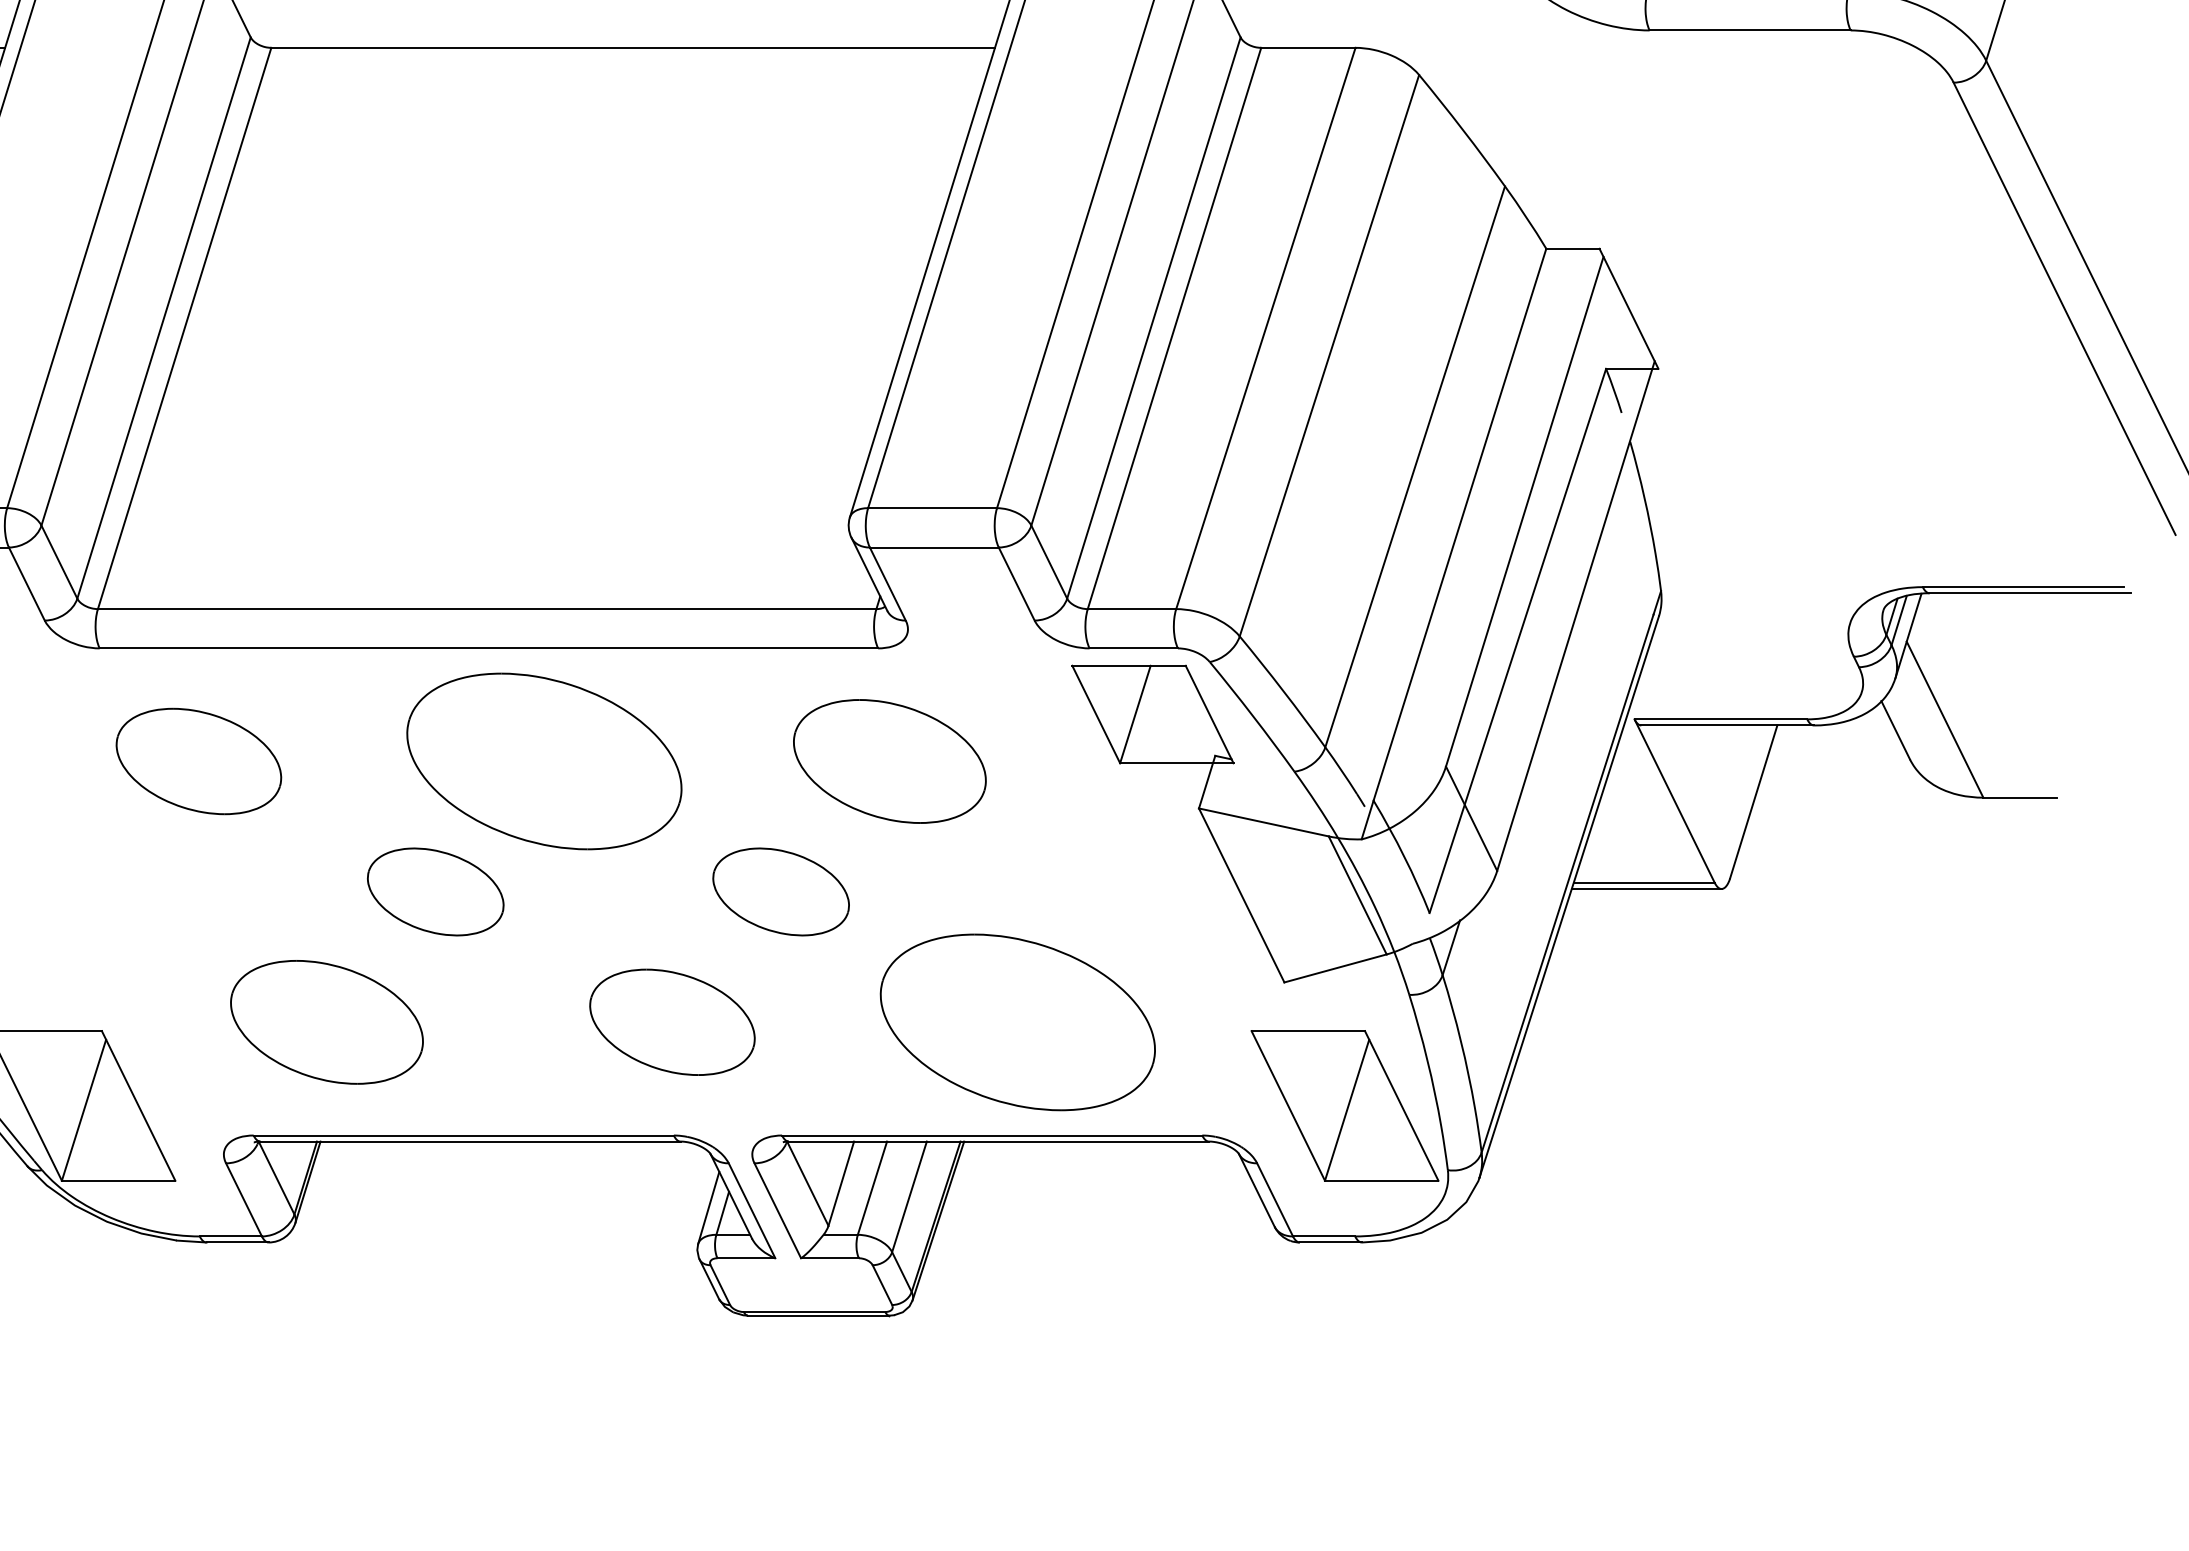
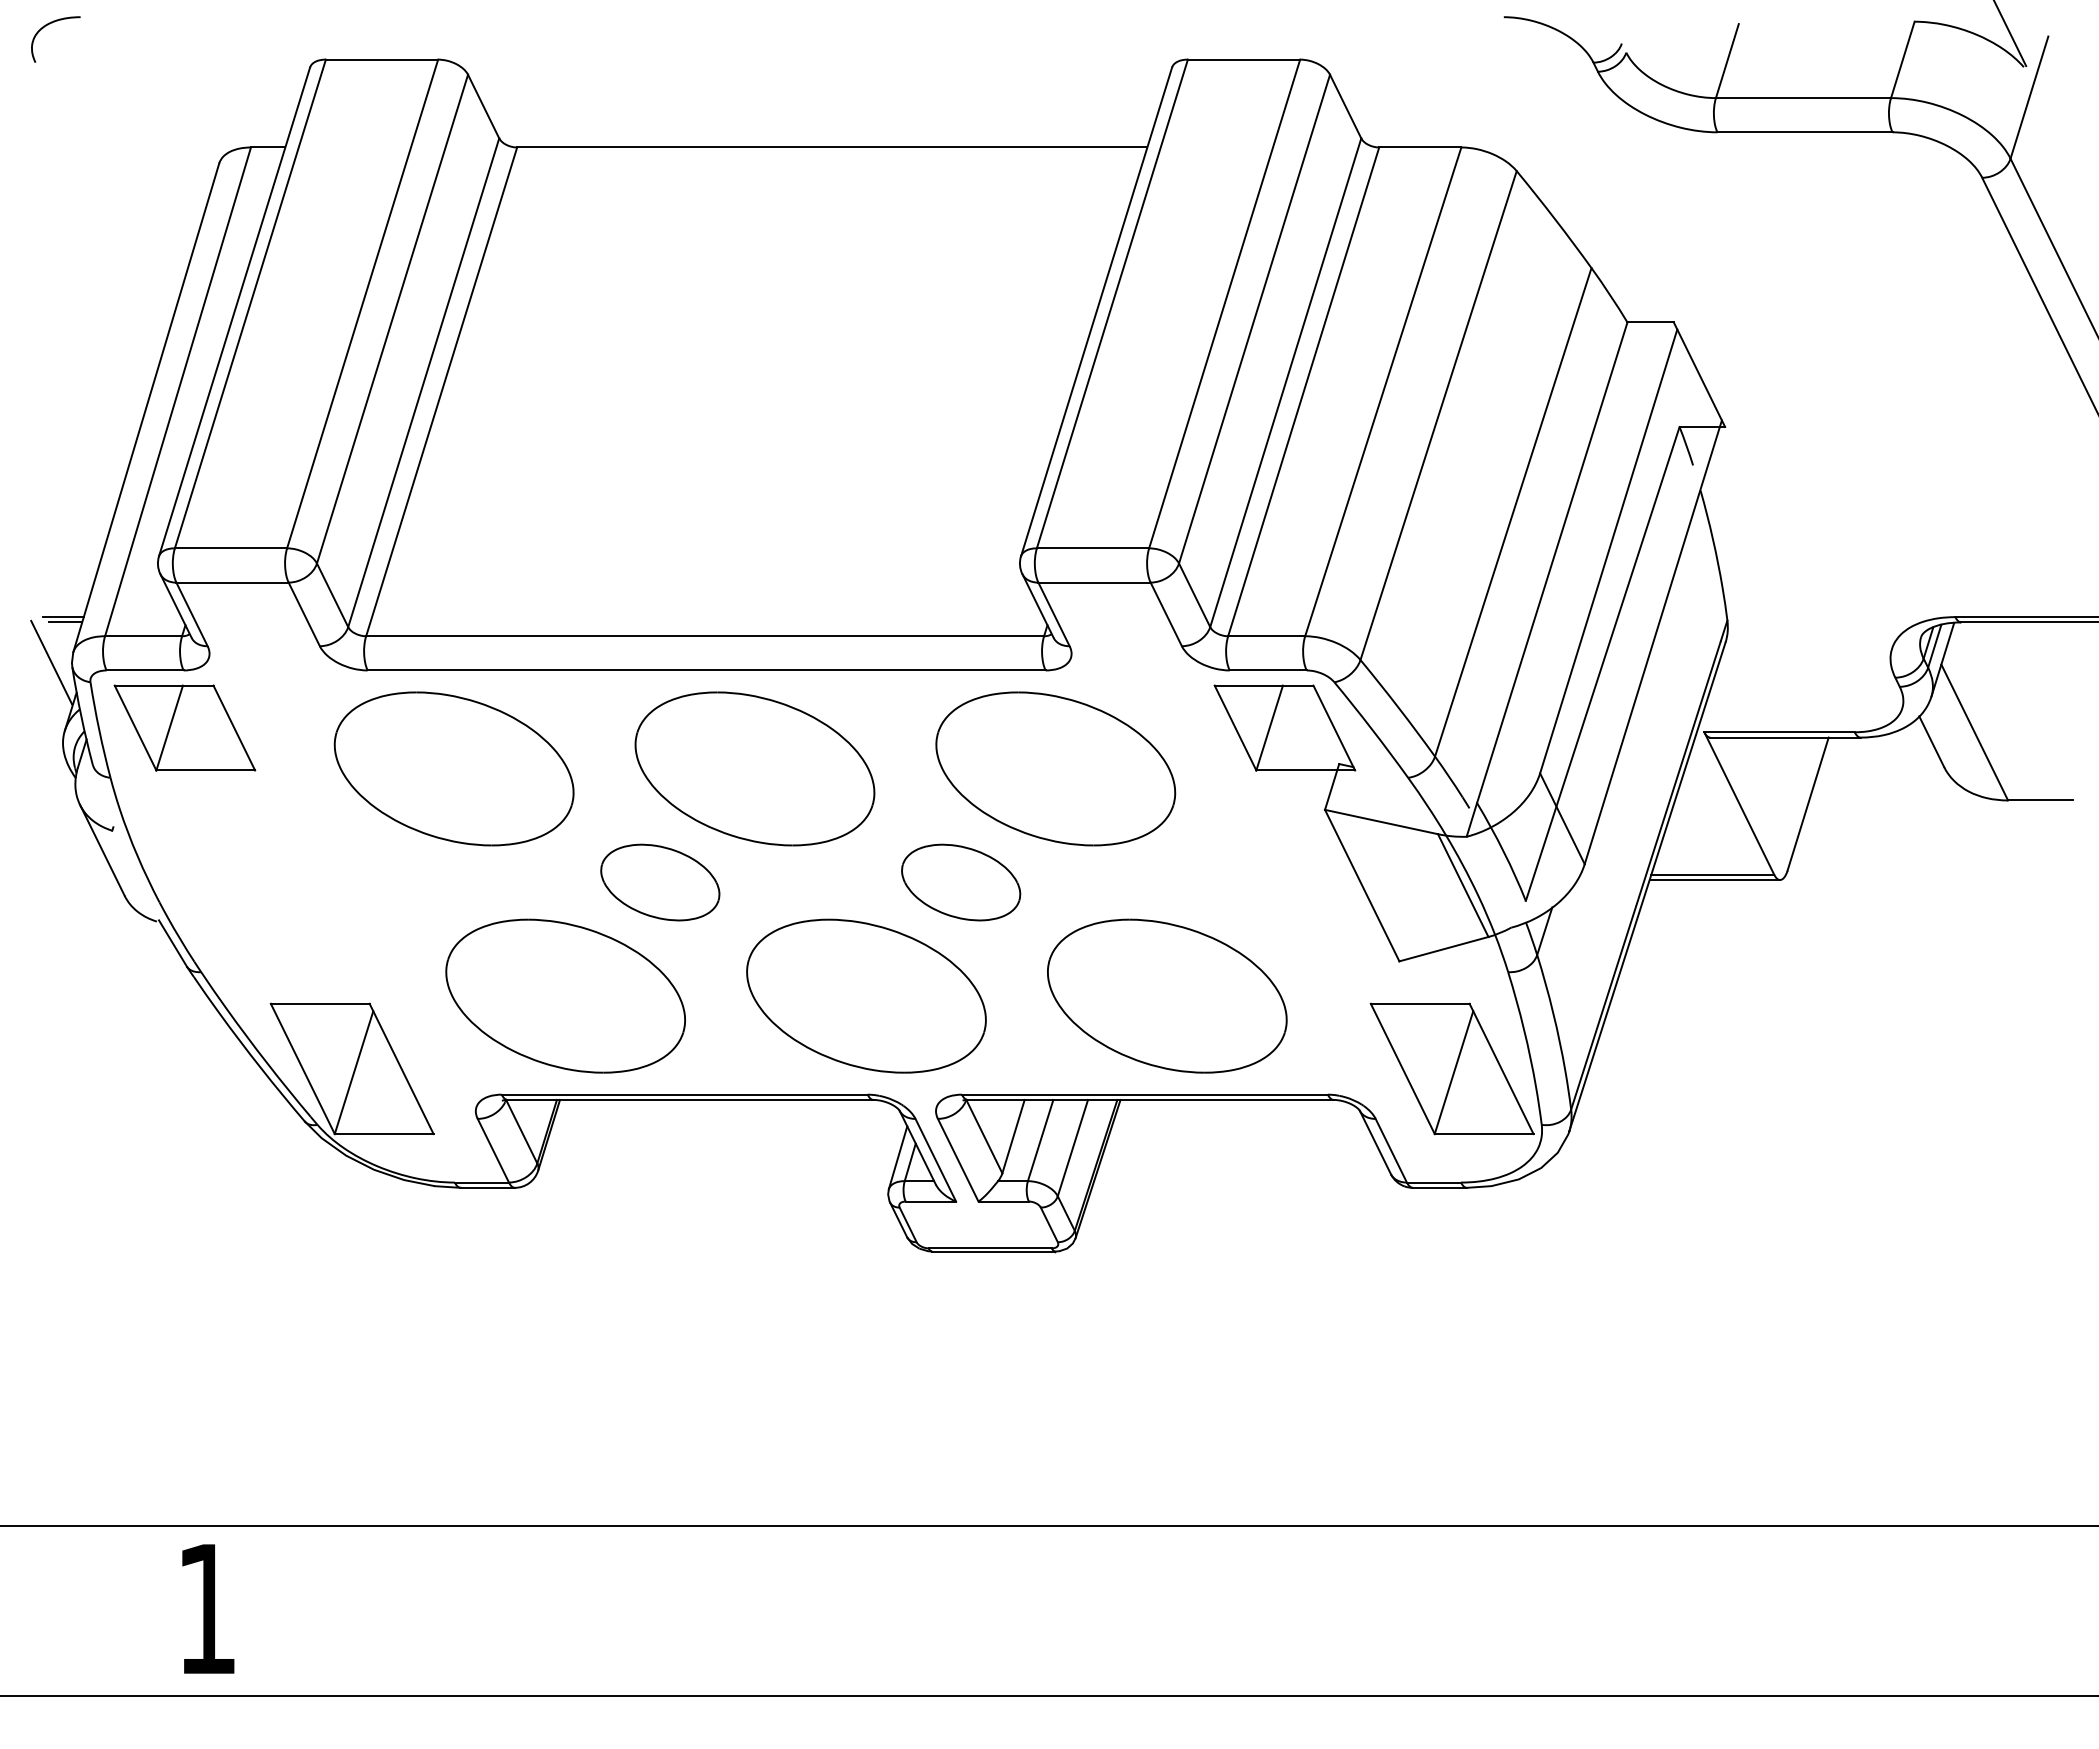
part: (198, 760) -> (453, 768), size x1.67
part: (889, 760) -> (1055, 768), size x1.43
part: (326, 1021) -> (565, 995), size x1.43
part: (672, 1021) -> (866, 995), size x1.67

